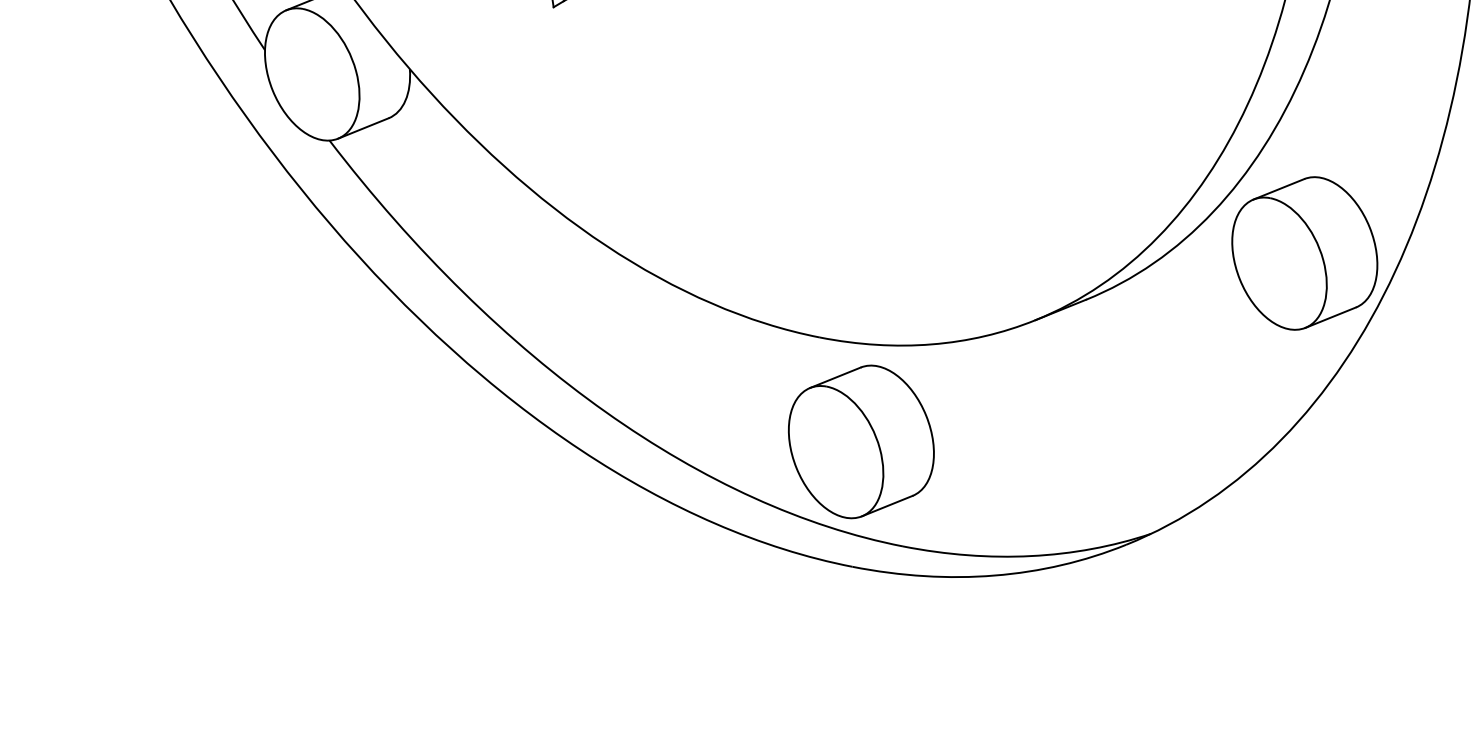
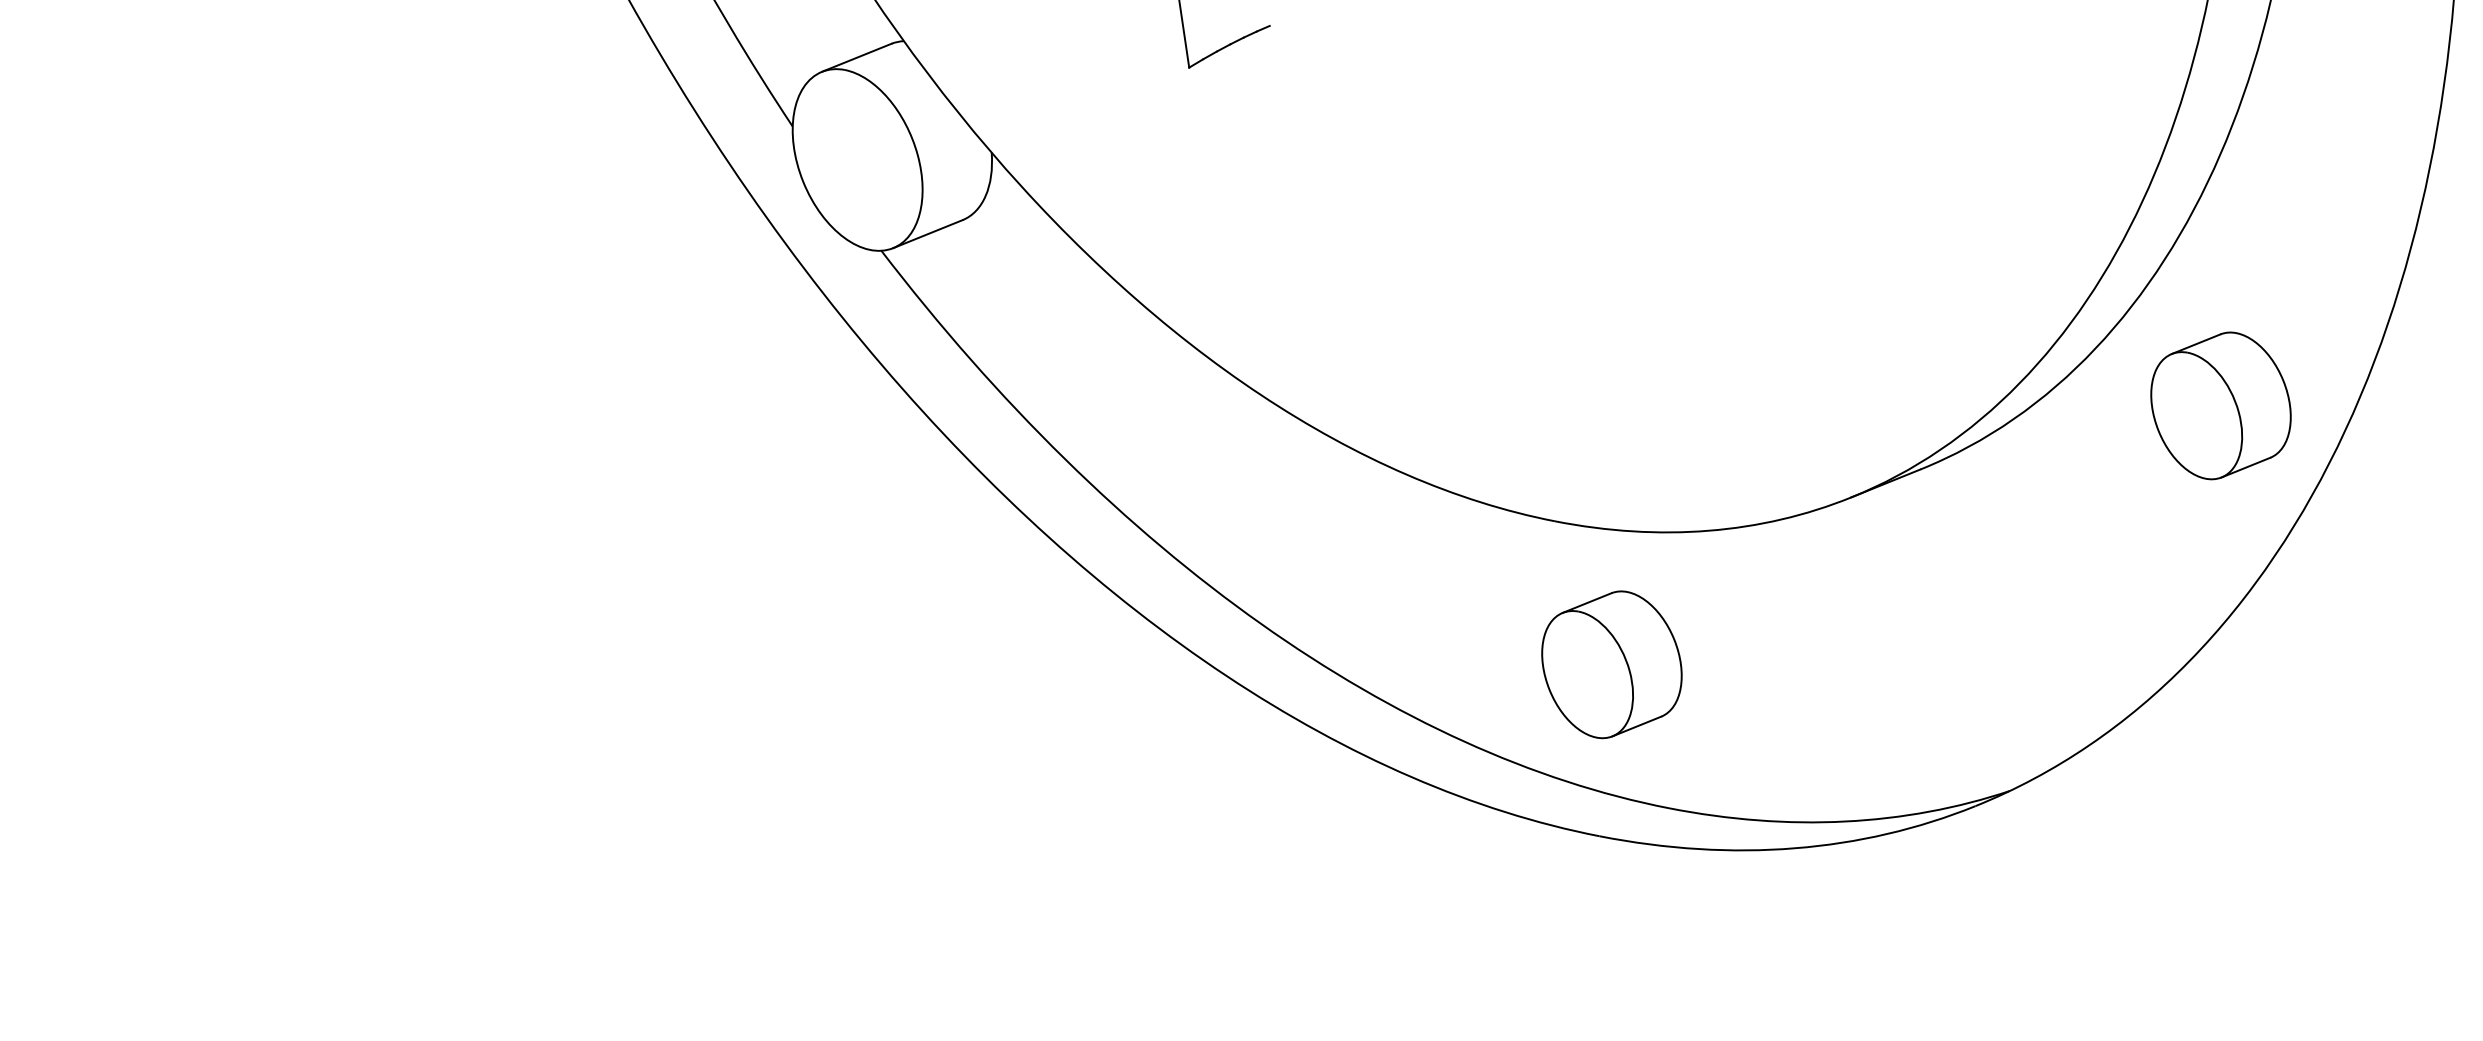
part: (1304, 253) -> (2220, 405), size x0.7
part: (861, 441) -> (1611, 664), size x0.7

